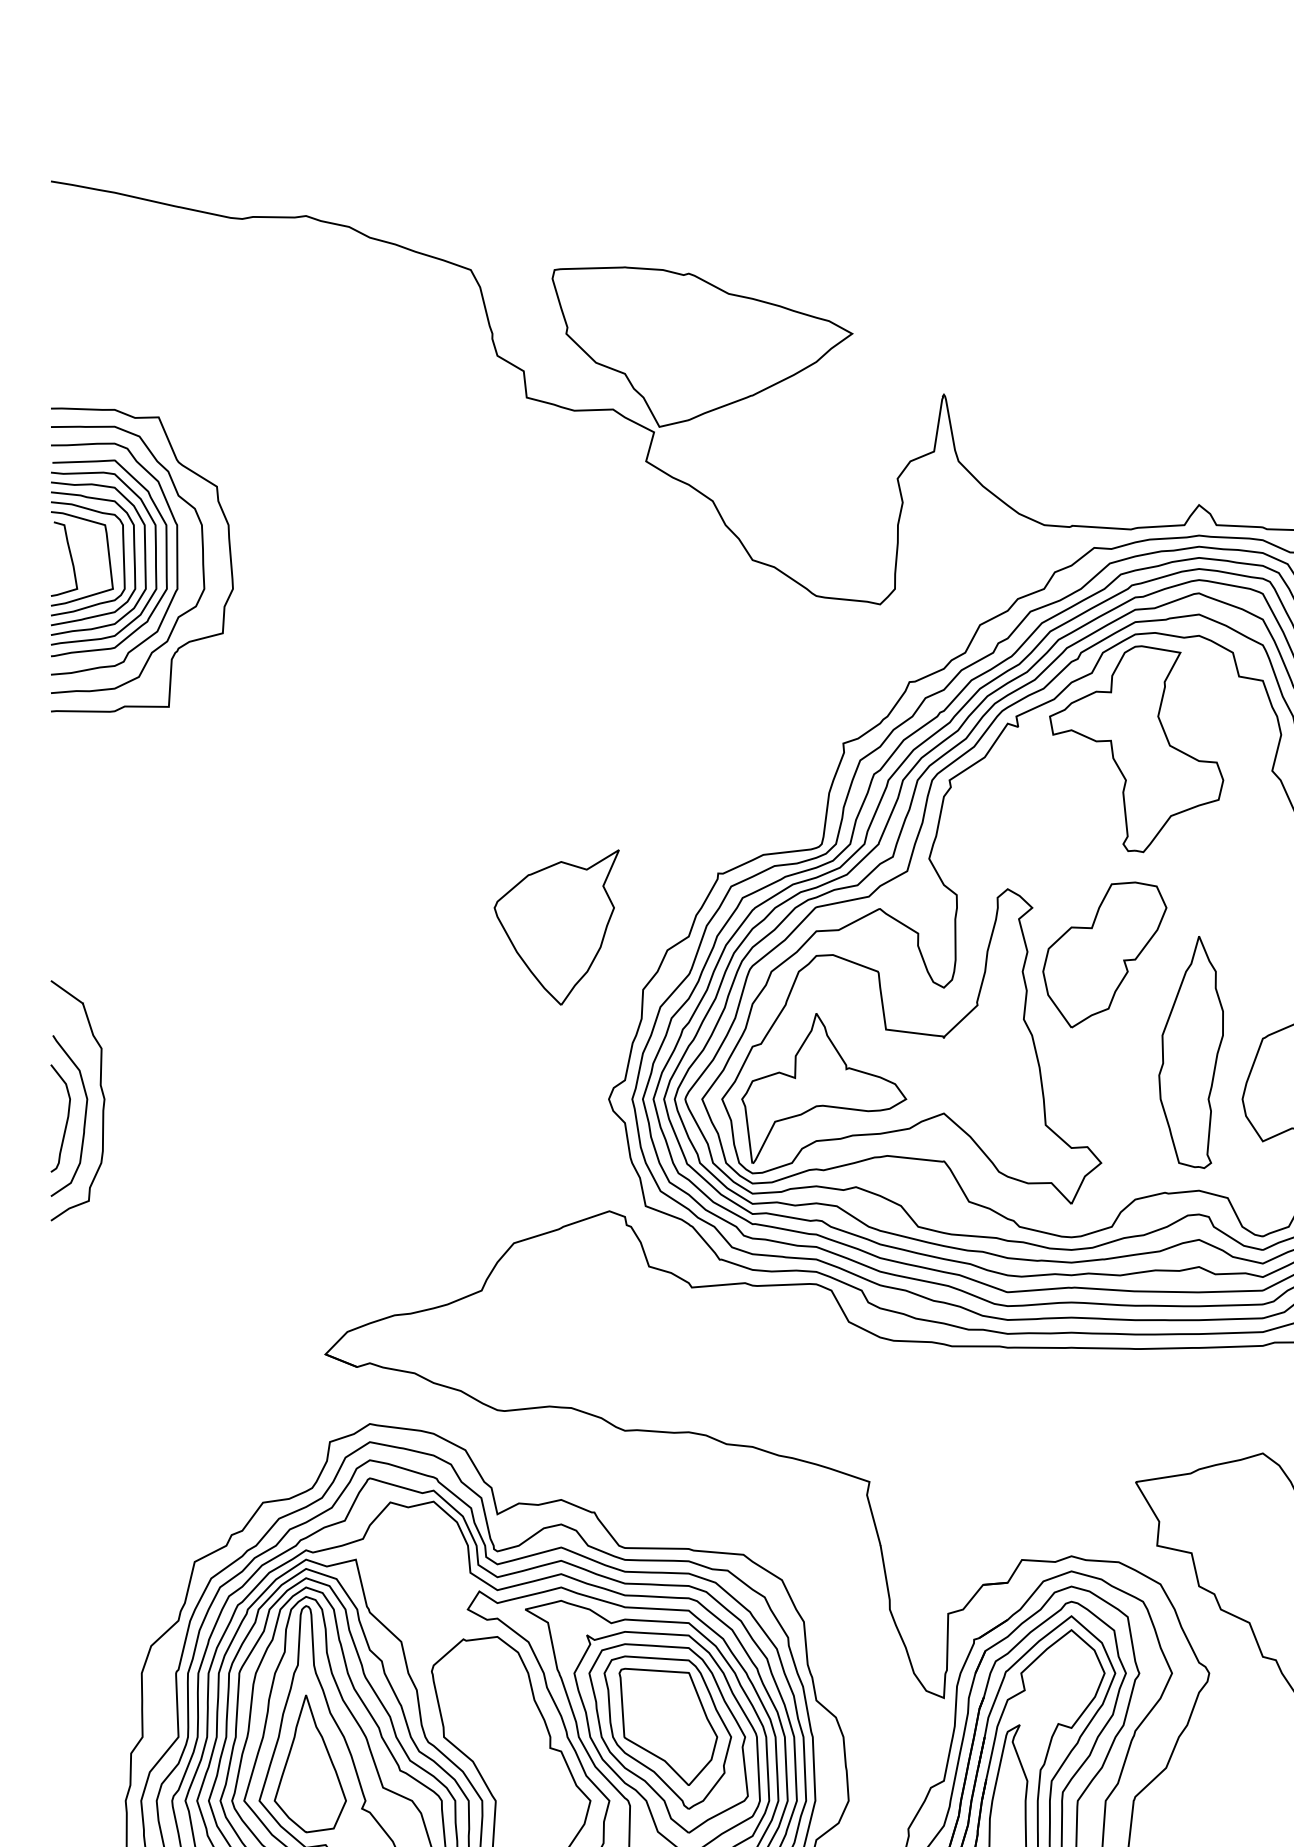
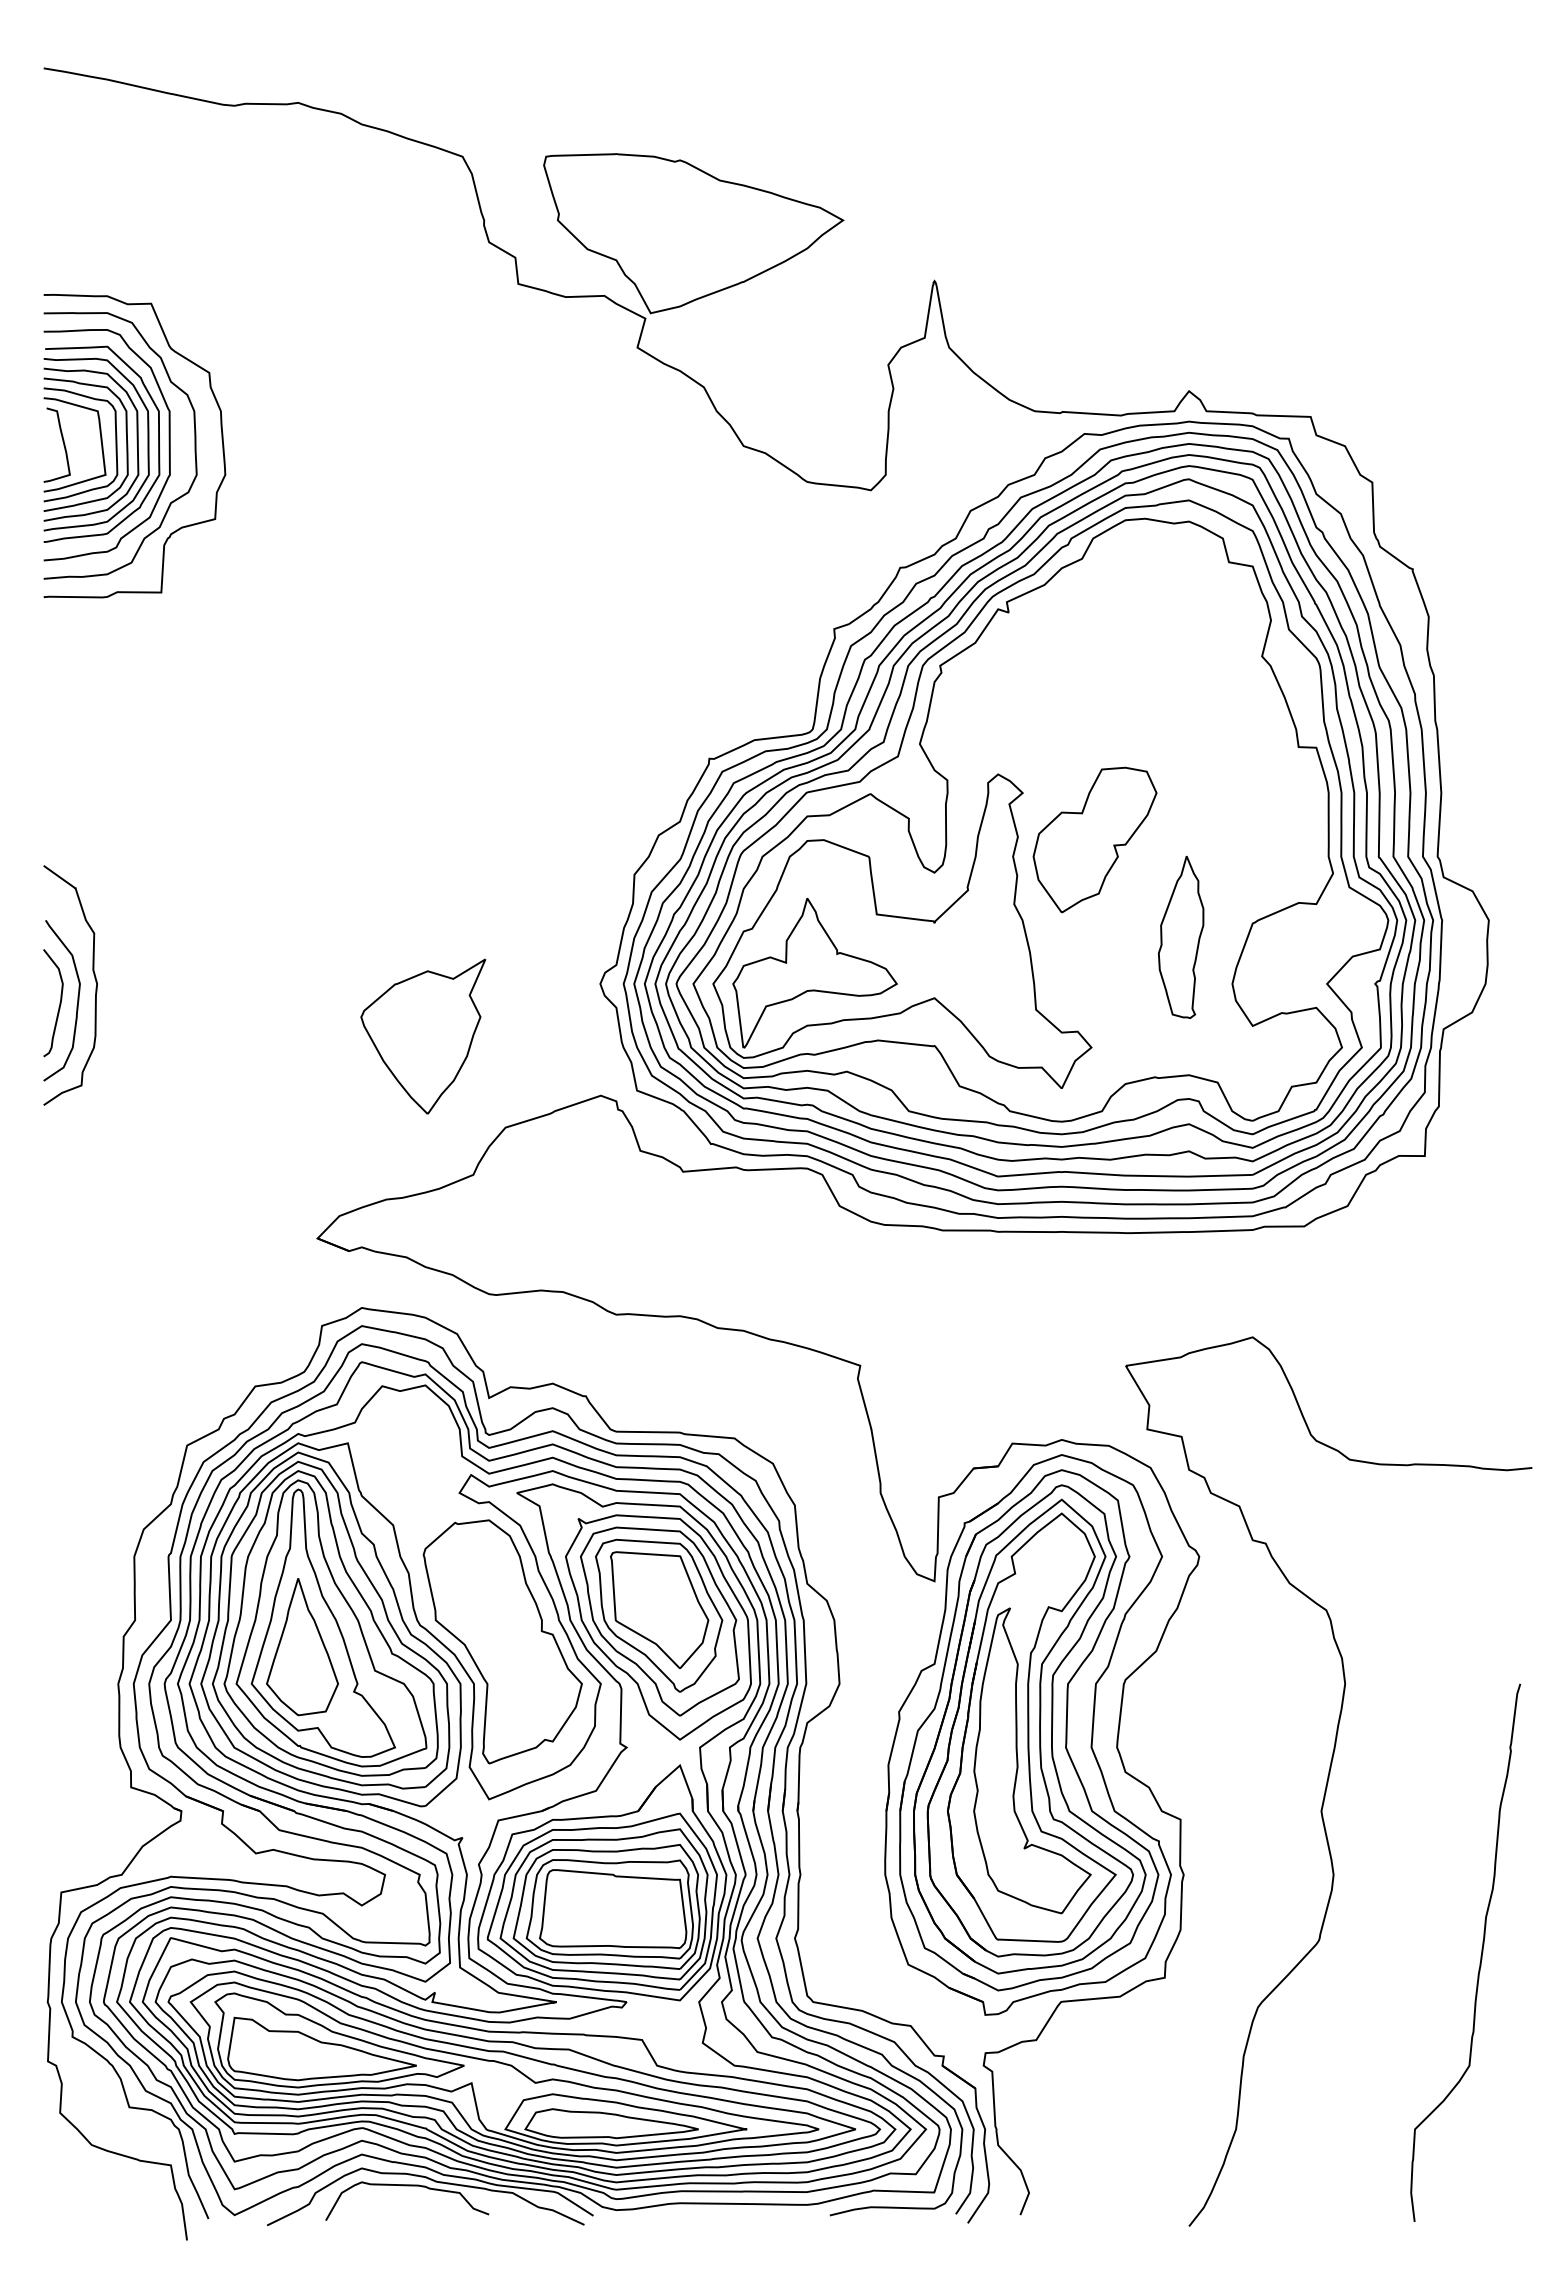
part: (1136, 748) -> (1126, 634), removed
part: (556, 927) -> (423, 1036), moved
part: (1190, 1052) -> (1180, 937), size x0.7

